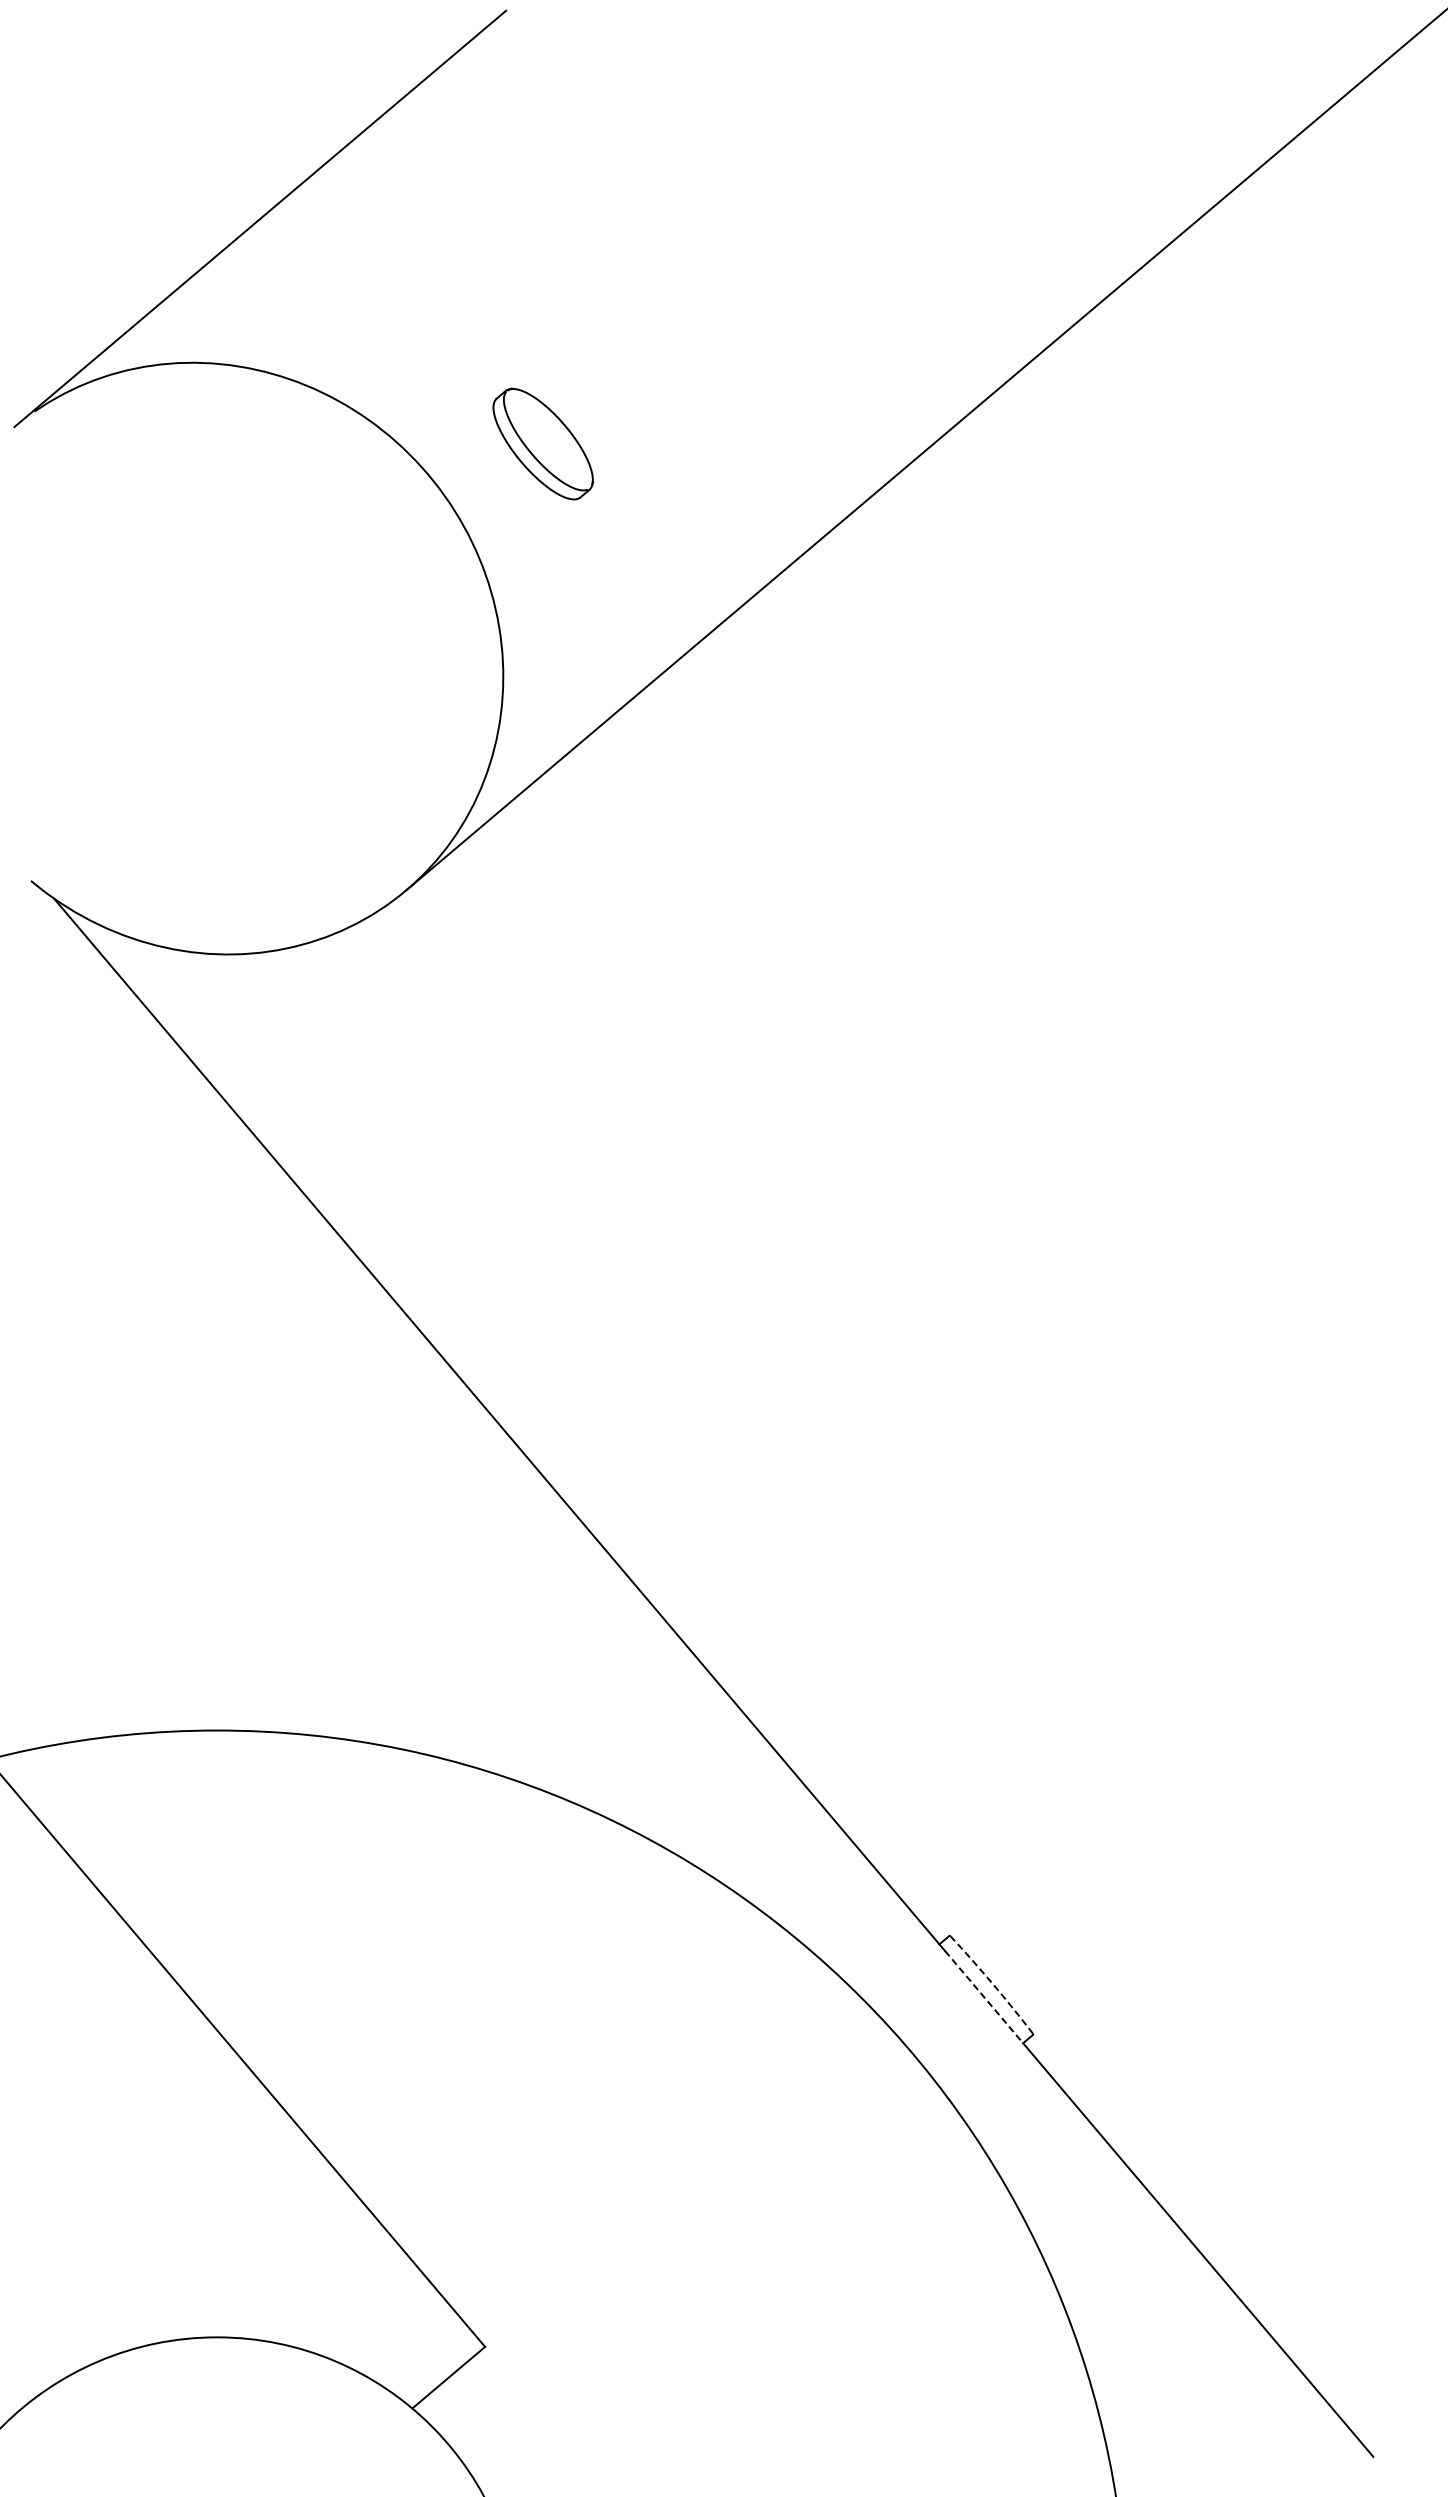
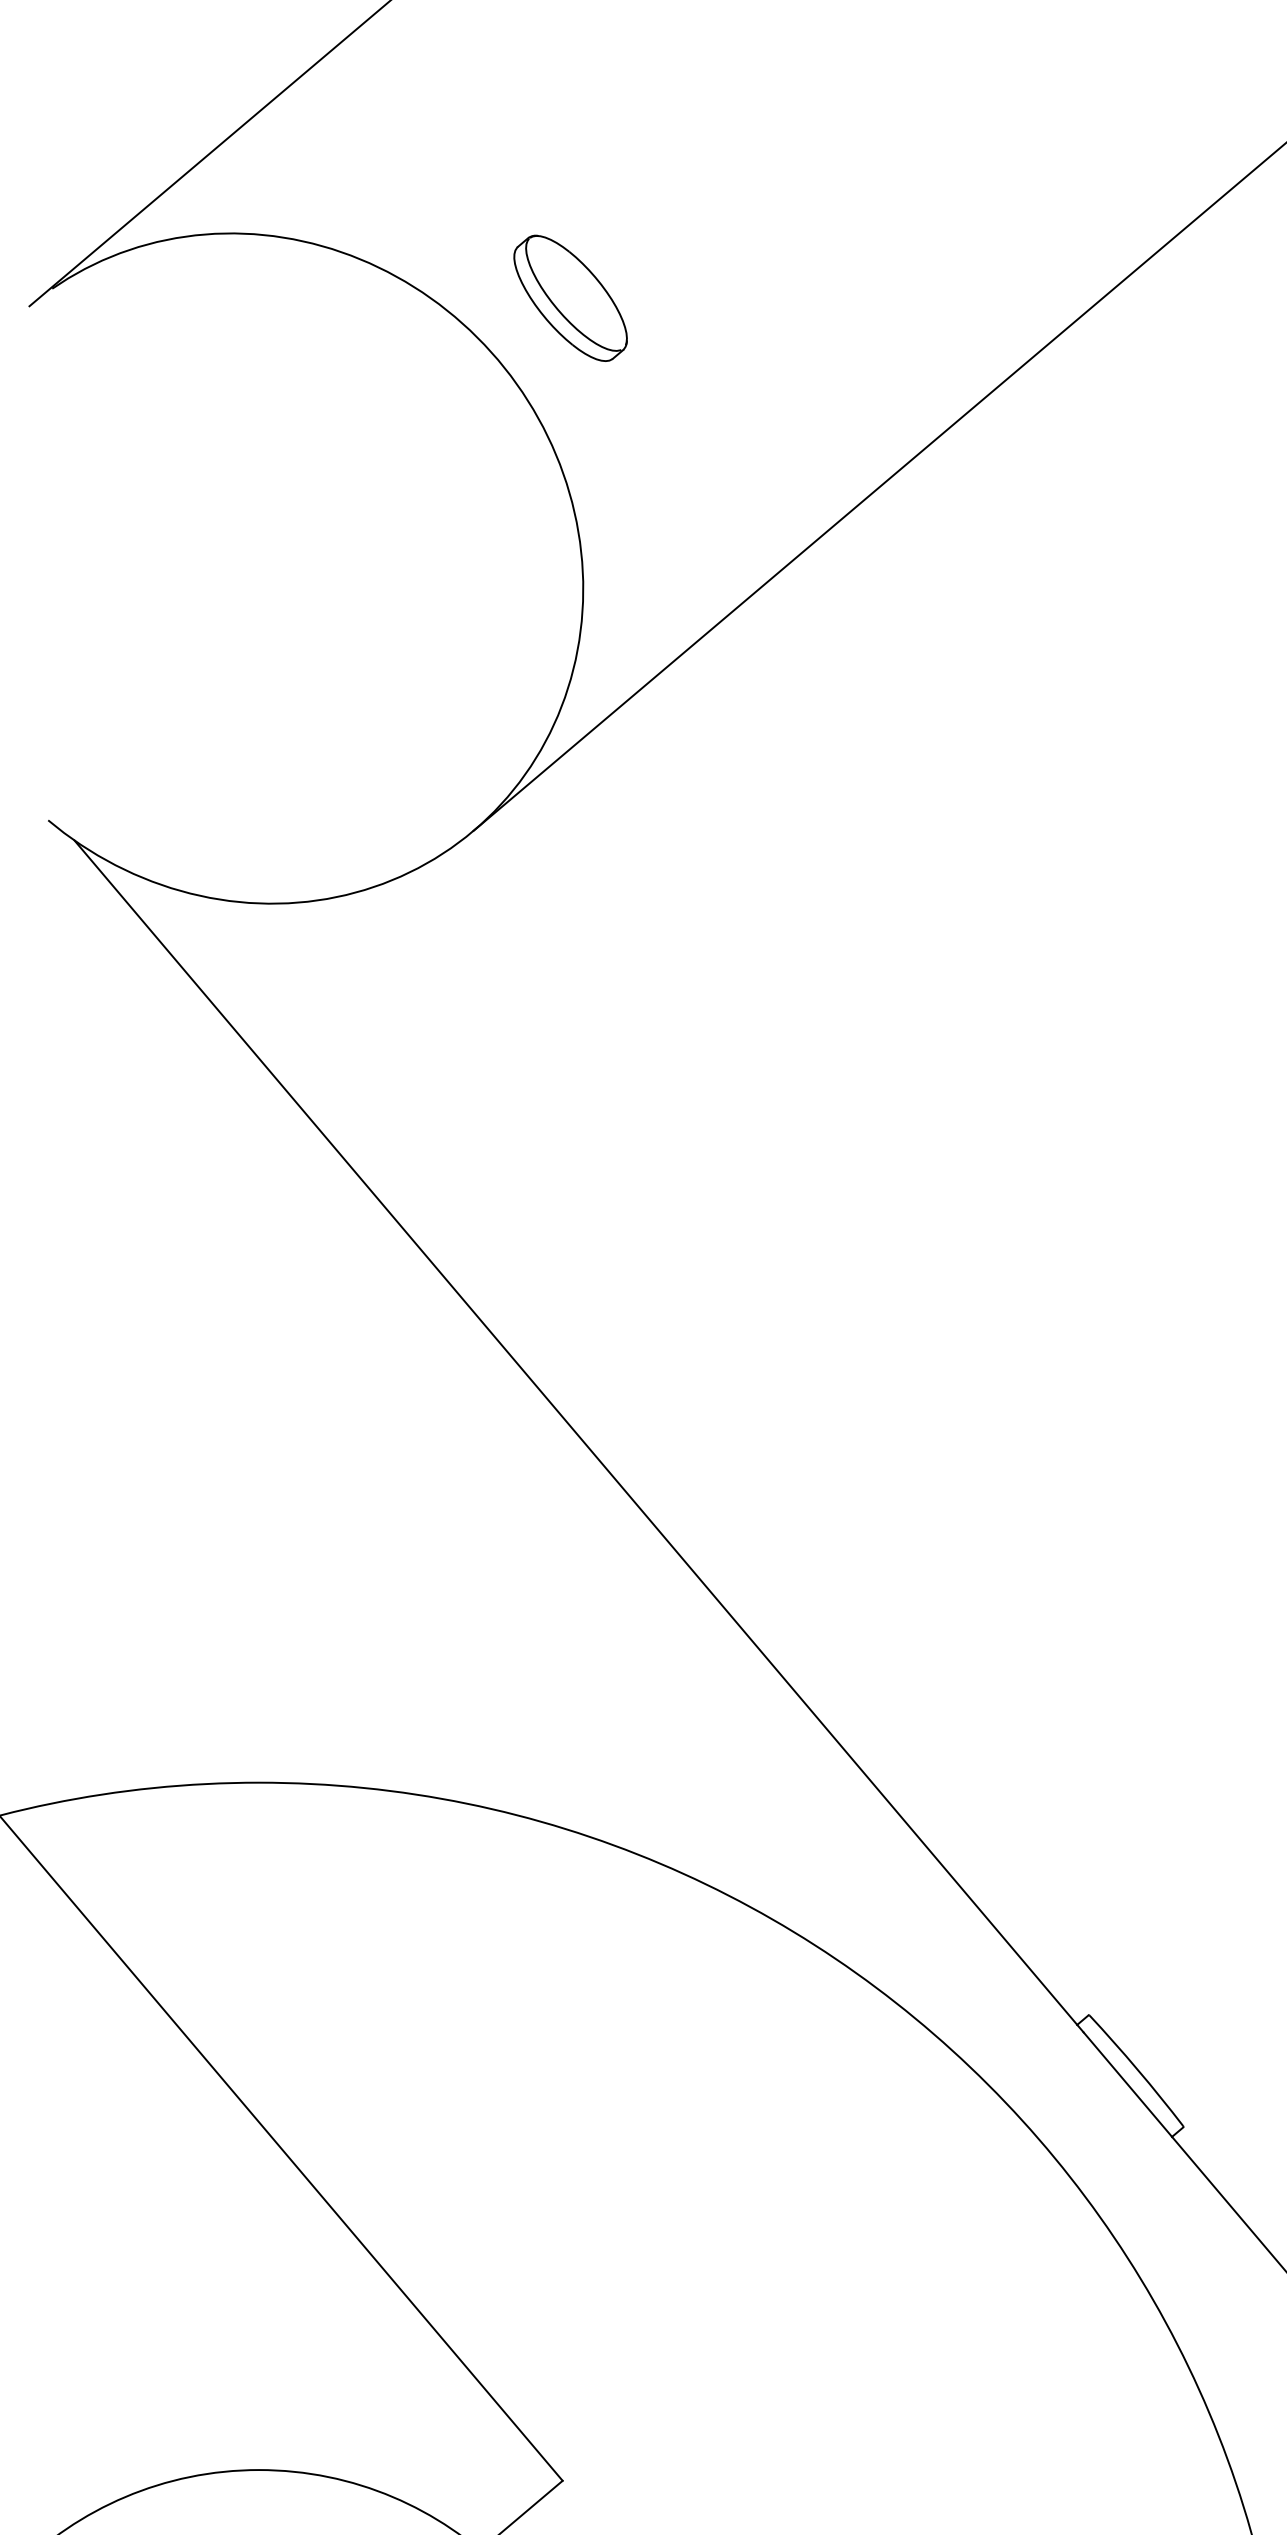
part: (542, 443) -> (569, 297), moved
arc: (992, 1983) -> (1137, 2069), dashed -> solid
line: (984, 1997) -> (1128, 2085), dashed -> solid

